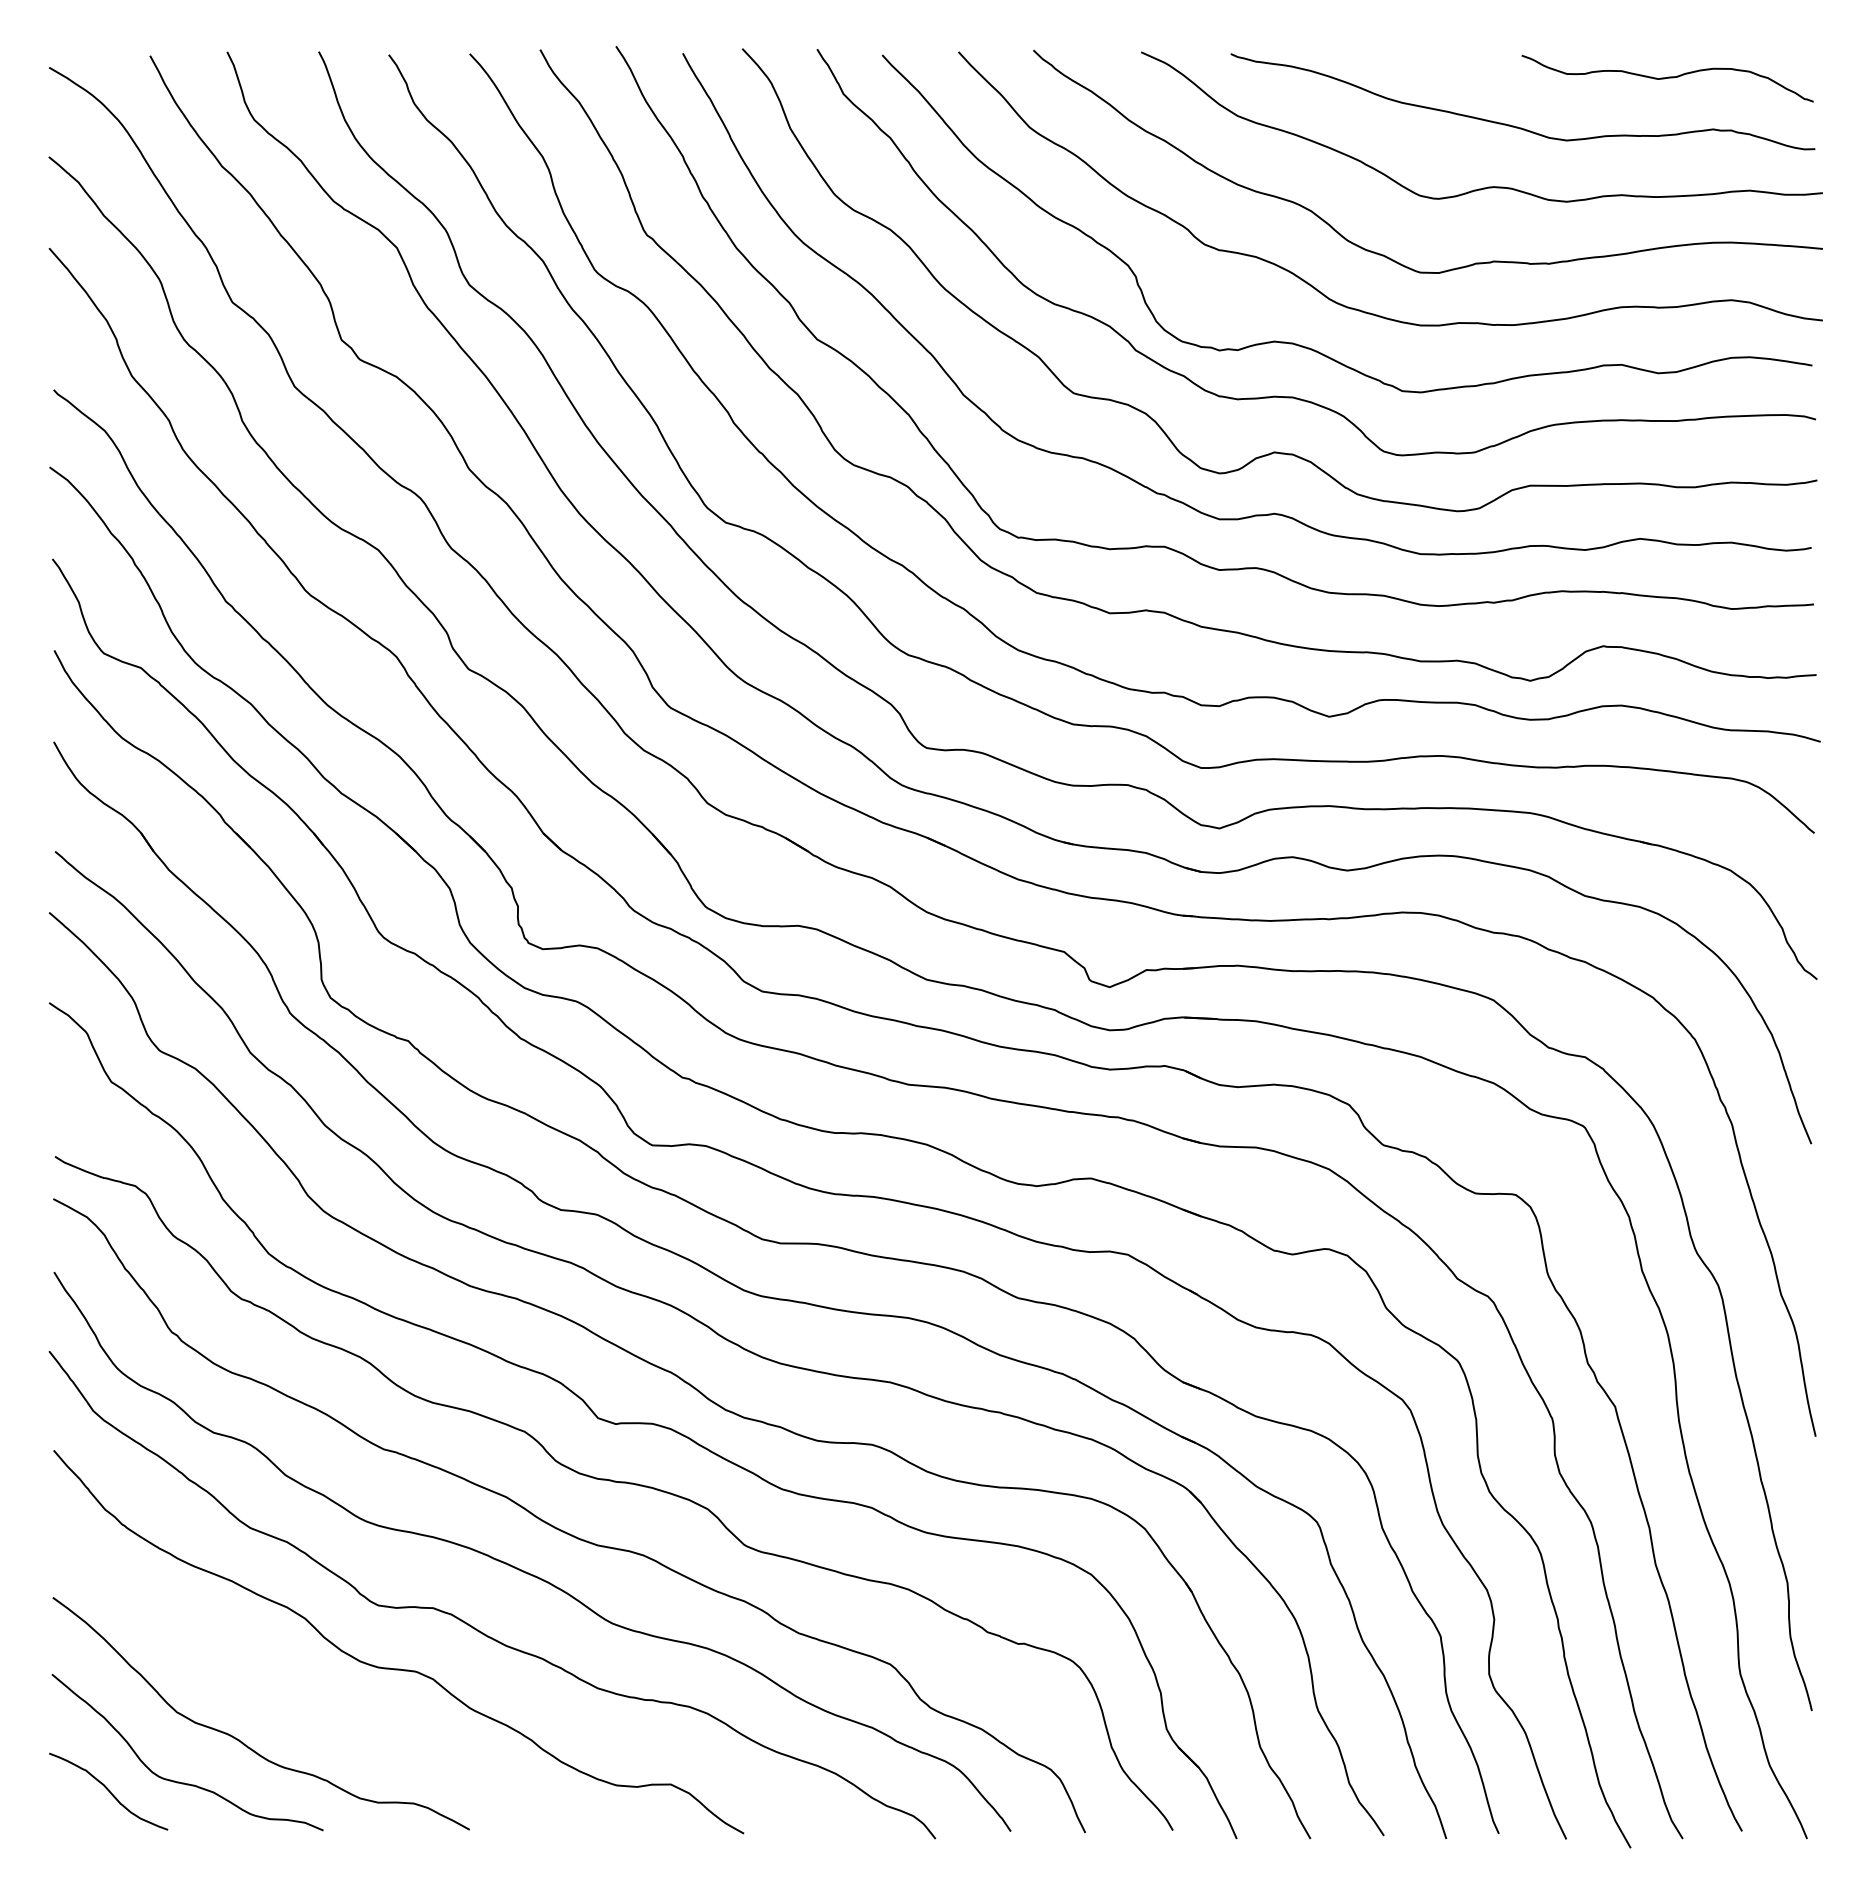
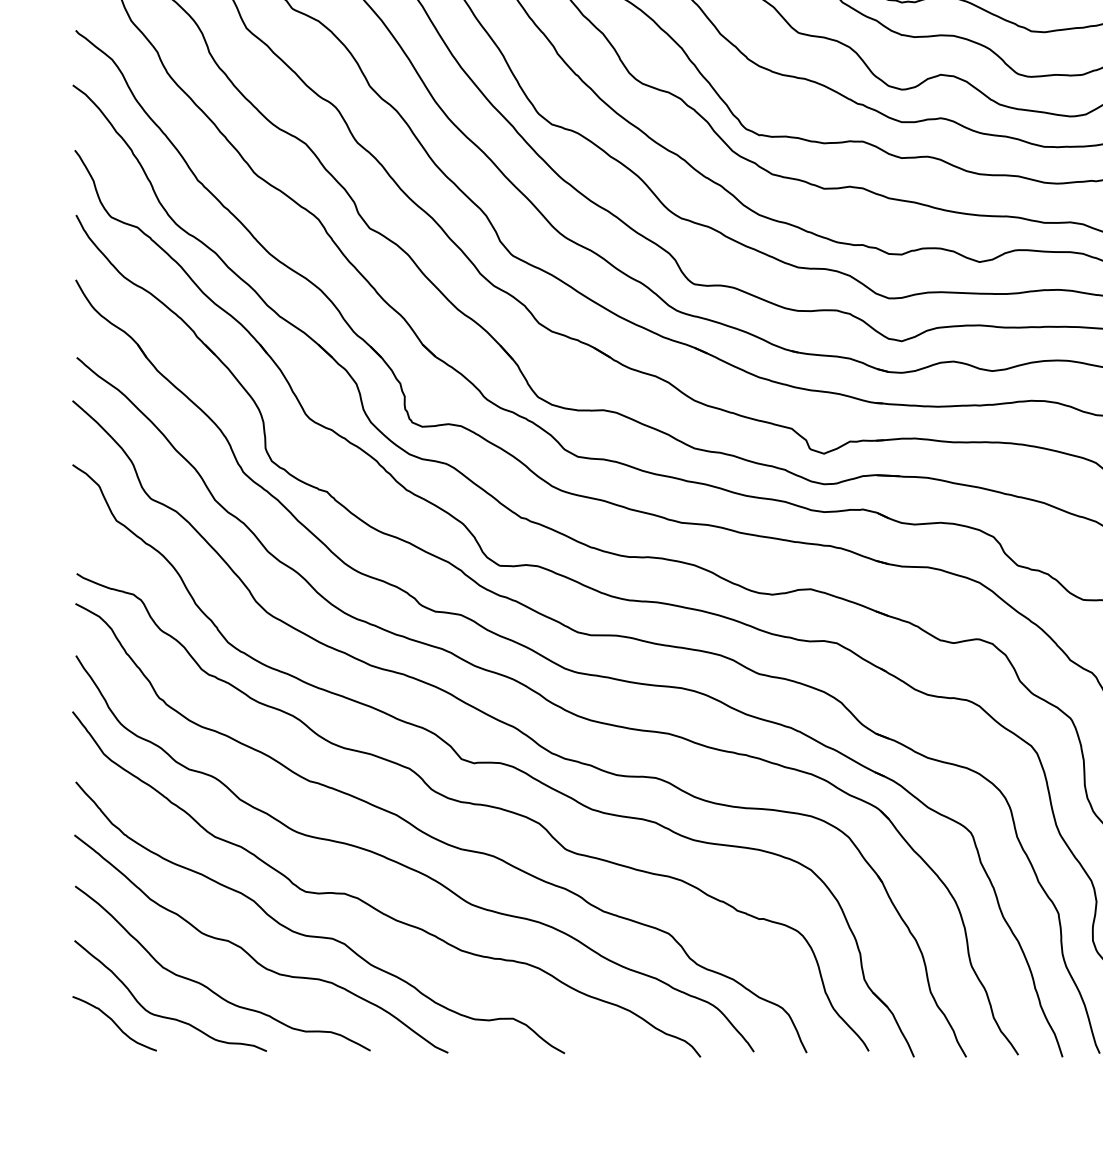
curve: (302, 1696) -> (252, 956), added

